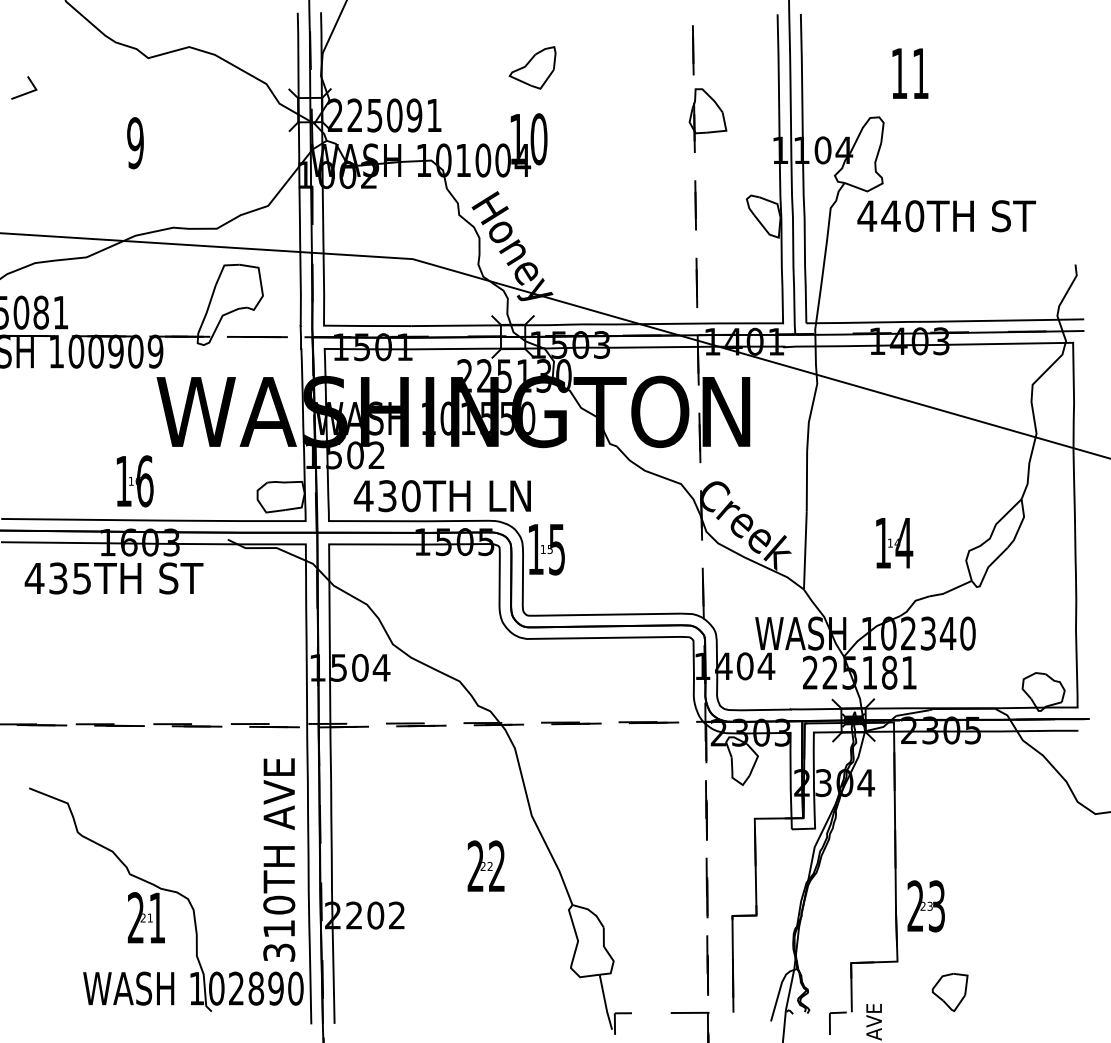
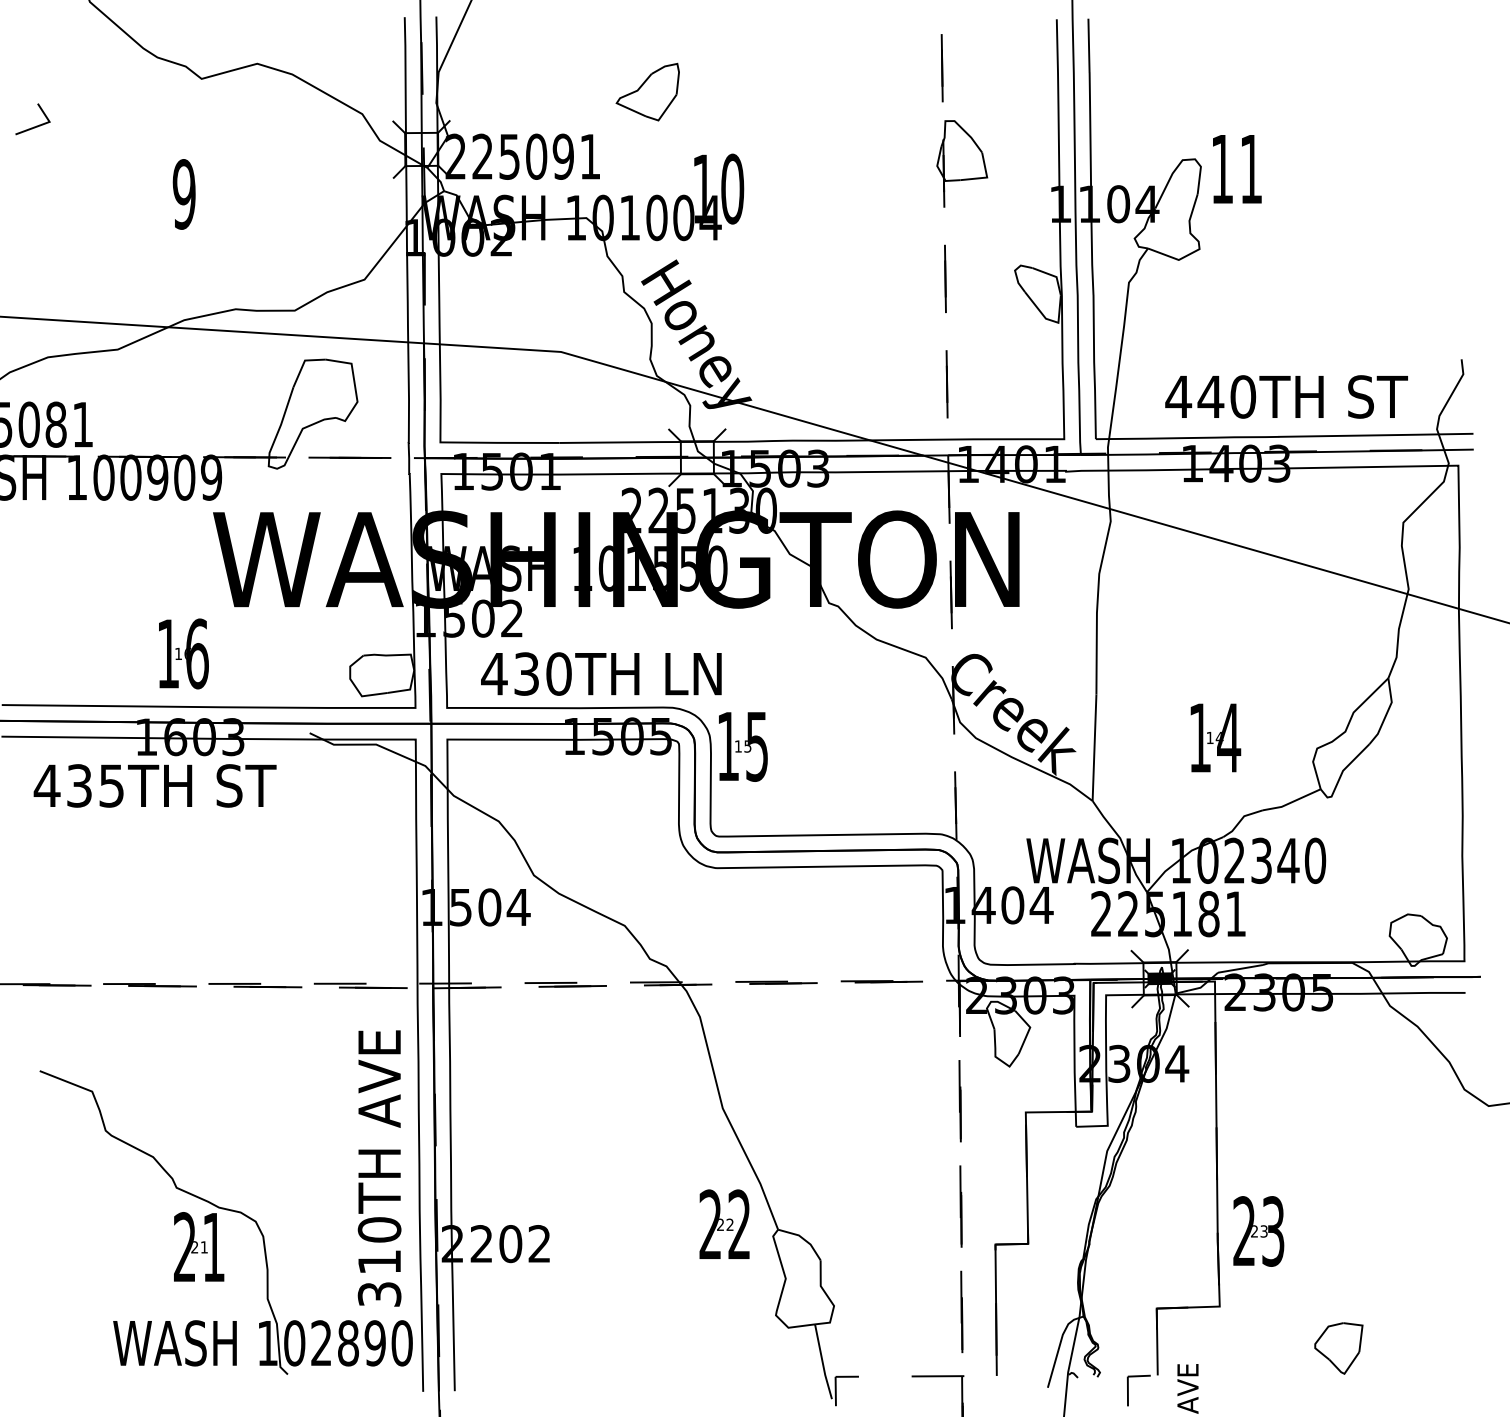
part: (532, 67) -> (647, 91), moved
text: (910, 73) -> (1237, 169), moved
text: (946, 216) -> (1286, 397), moved
text: (485, 865) -> (723, 1223), moved
part: (949, 992) -> (1337, 1348), moved

